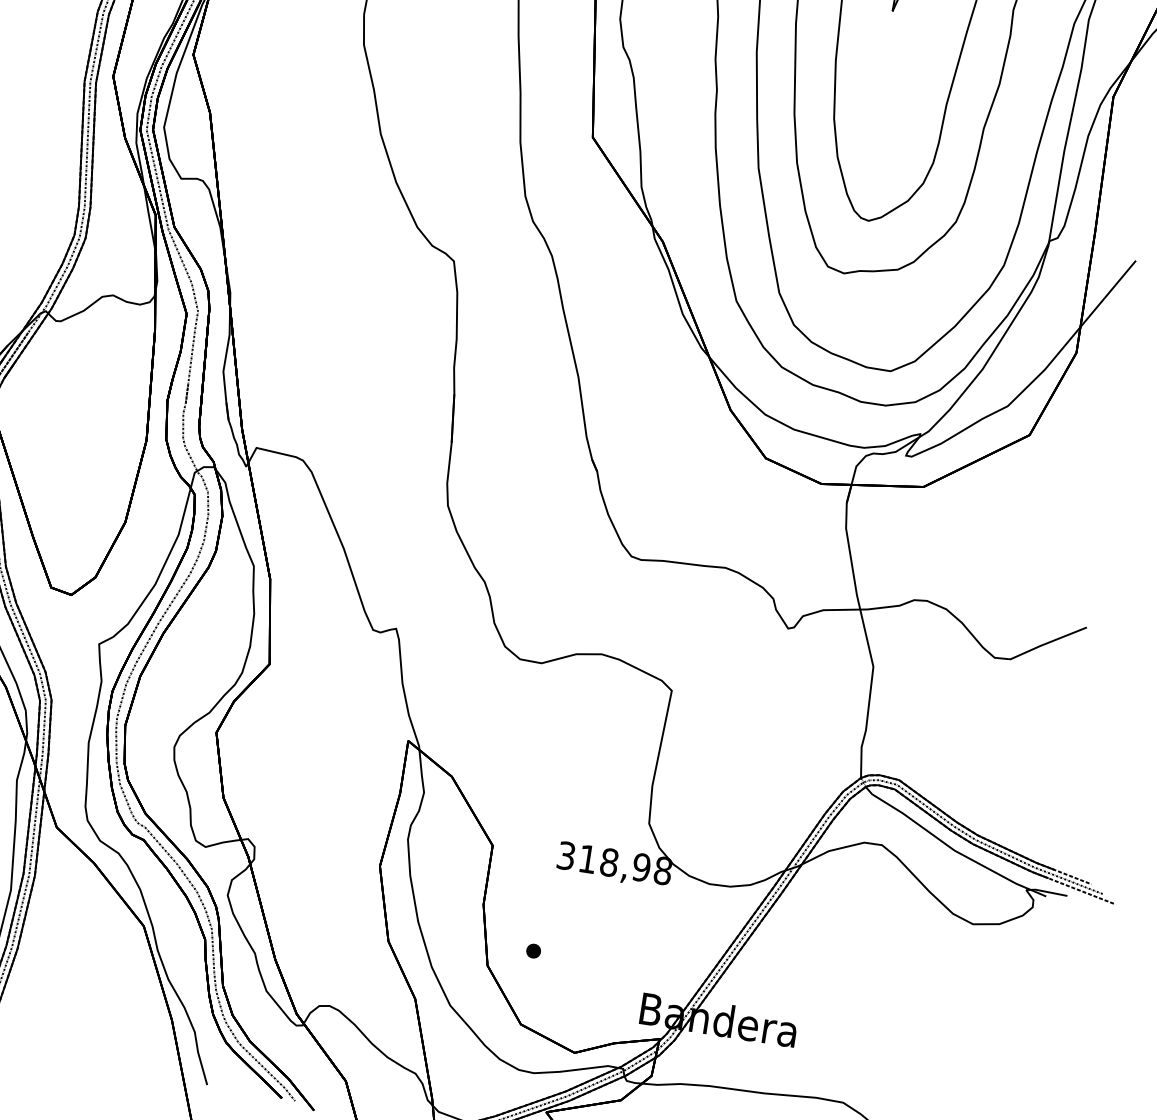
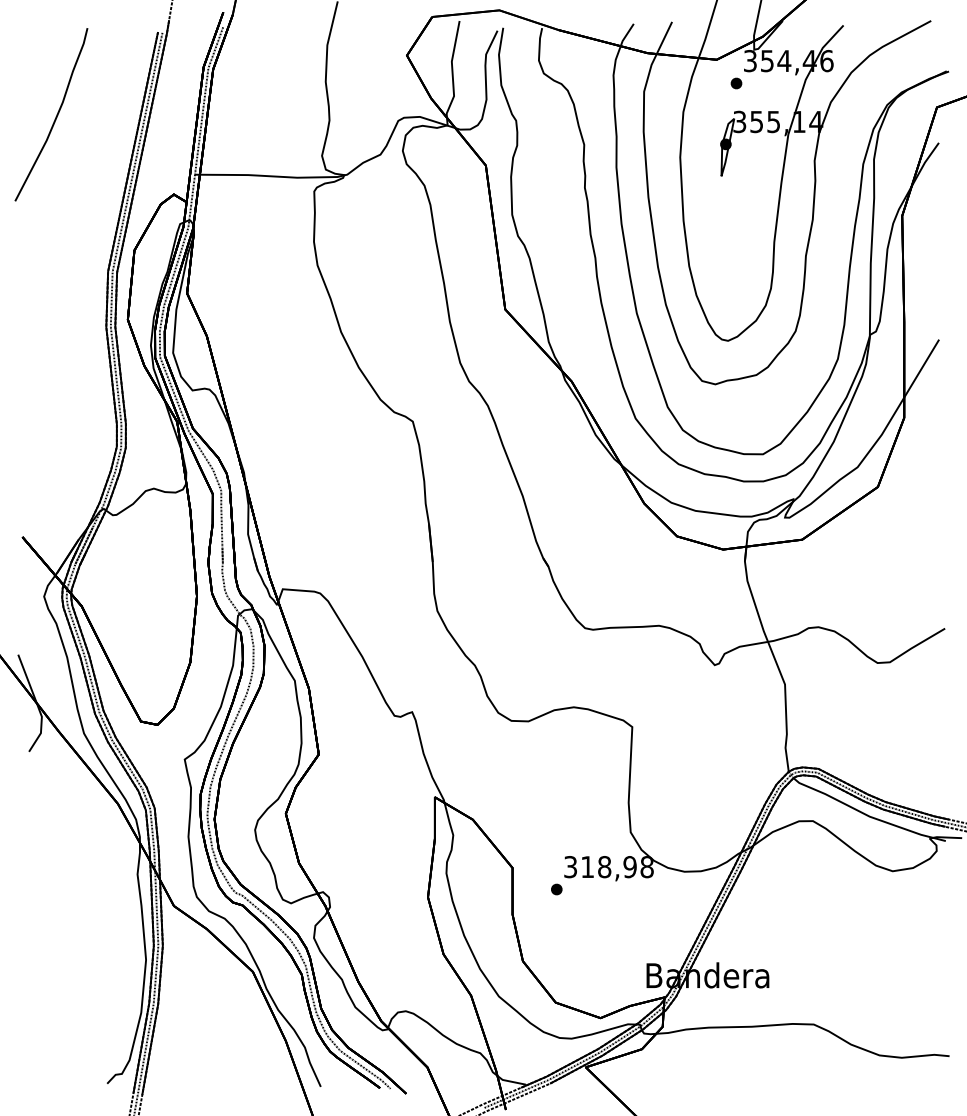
part: (533, 951) -> (556, 889), moved

